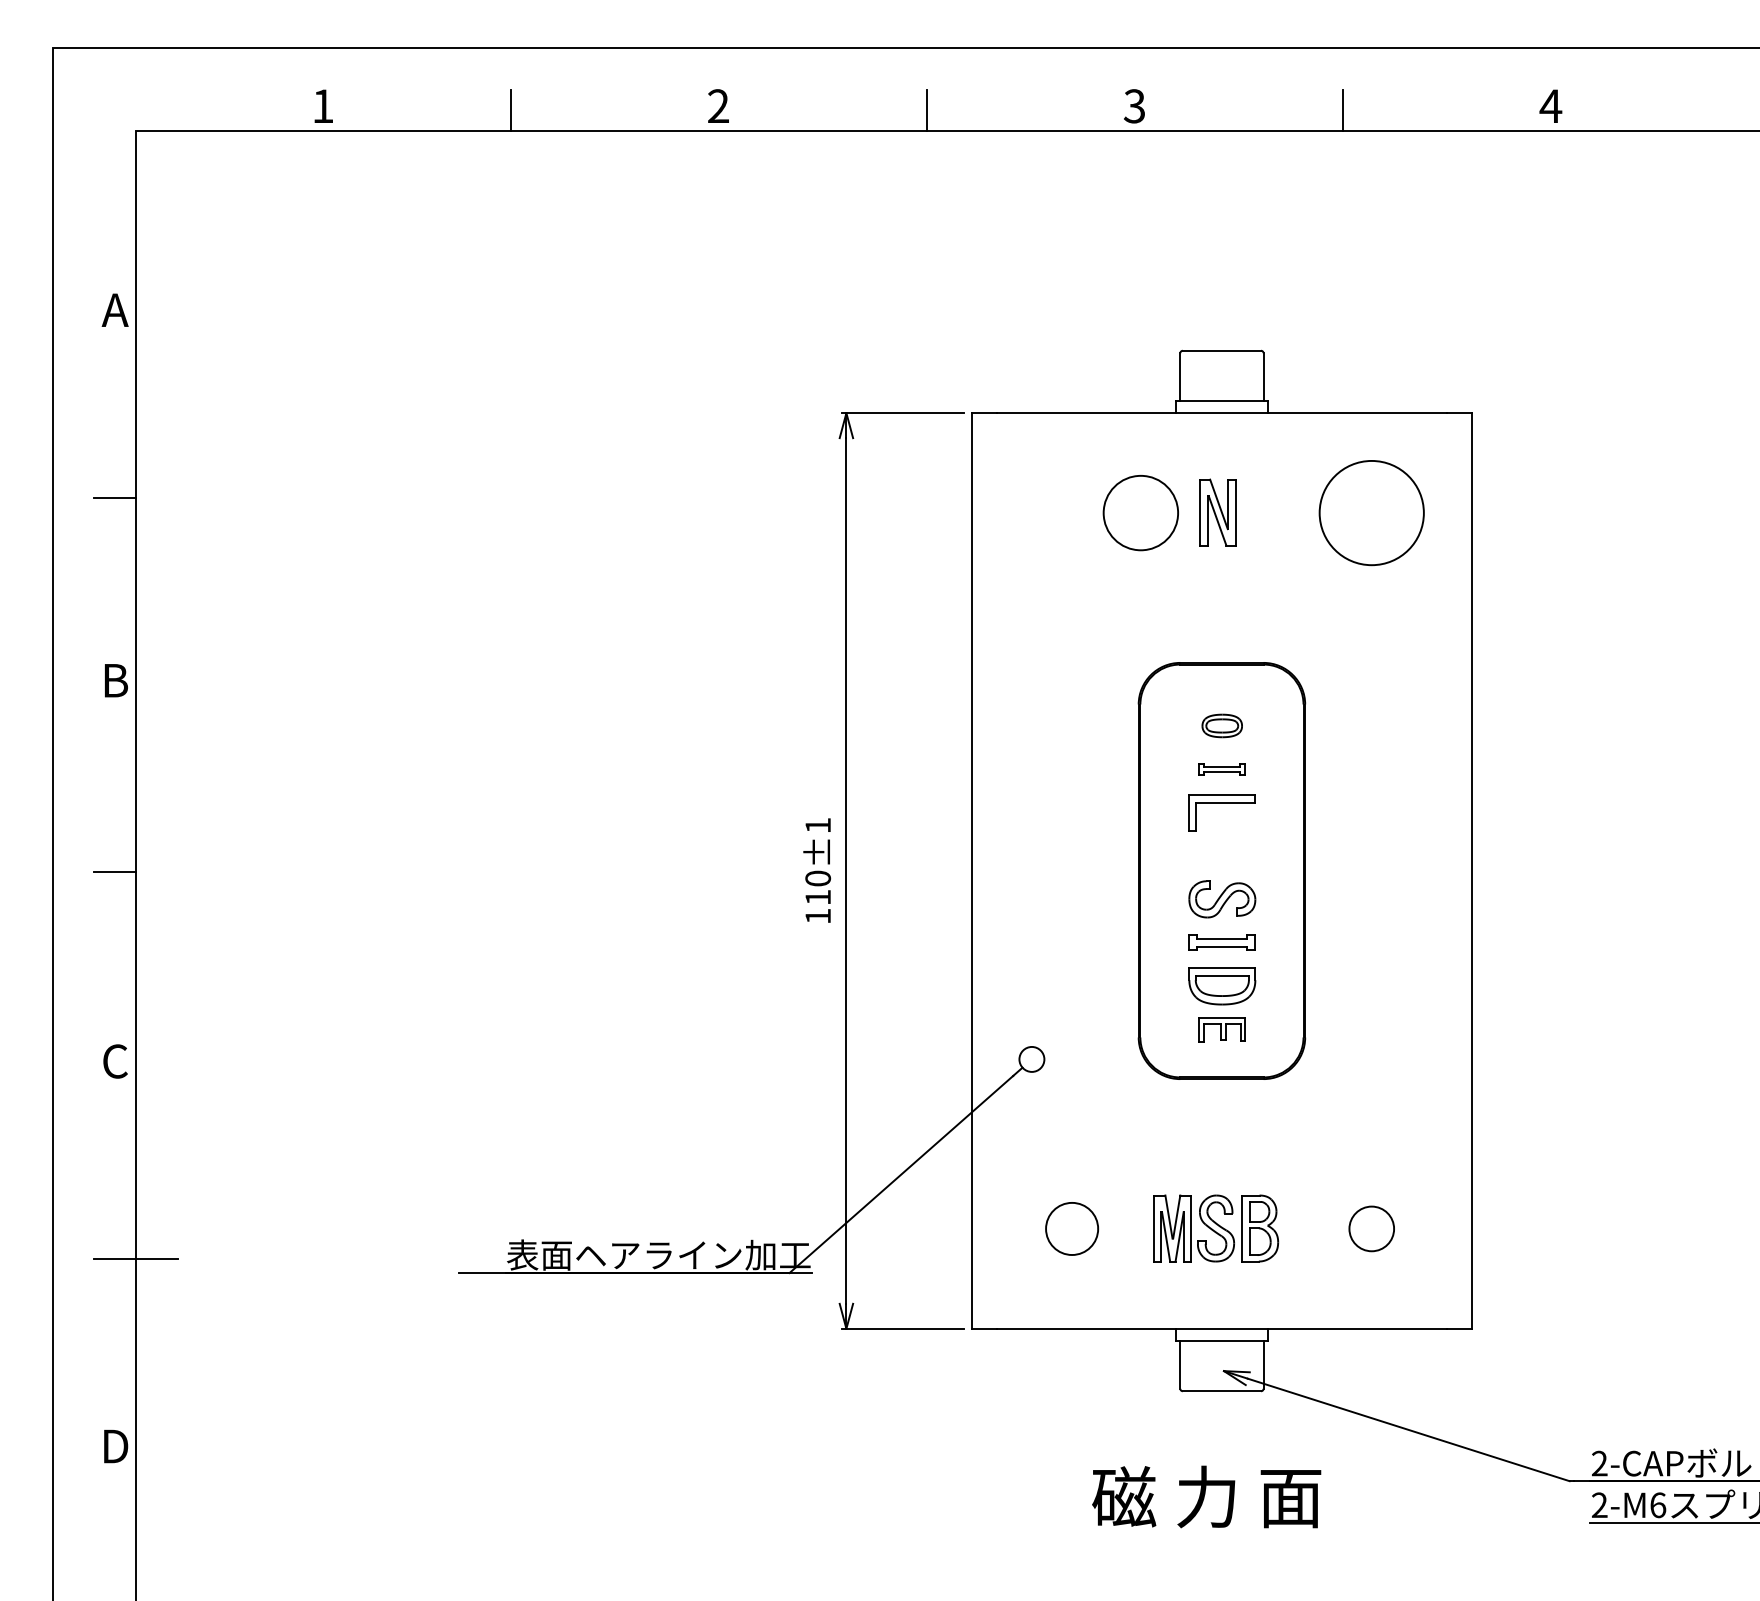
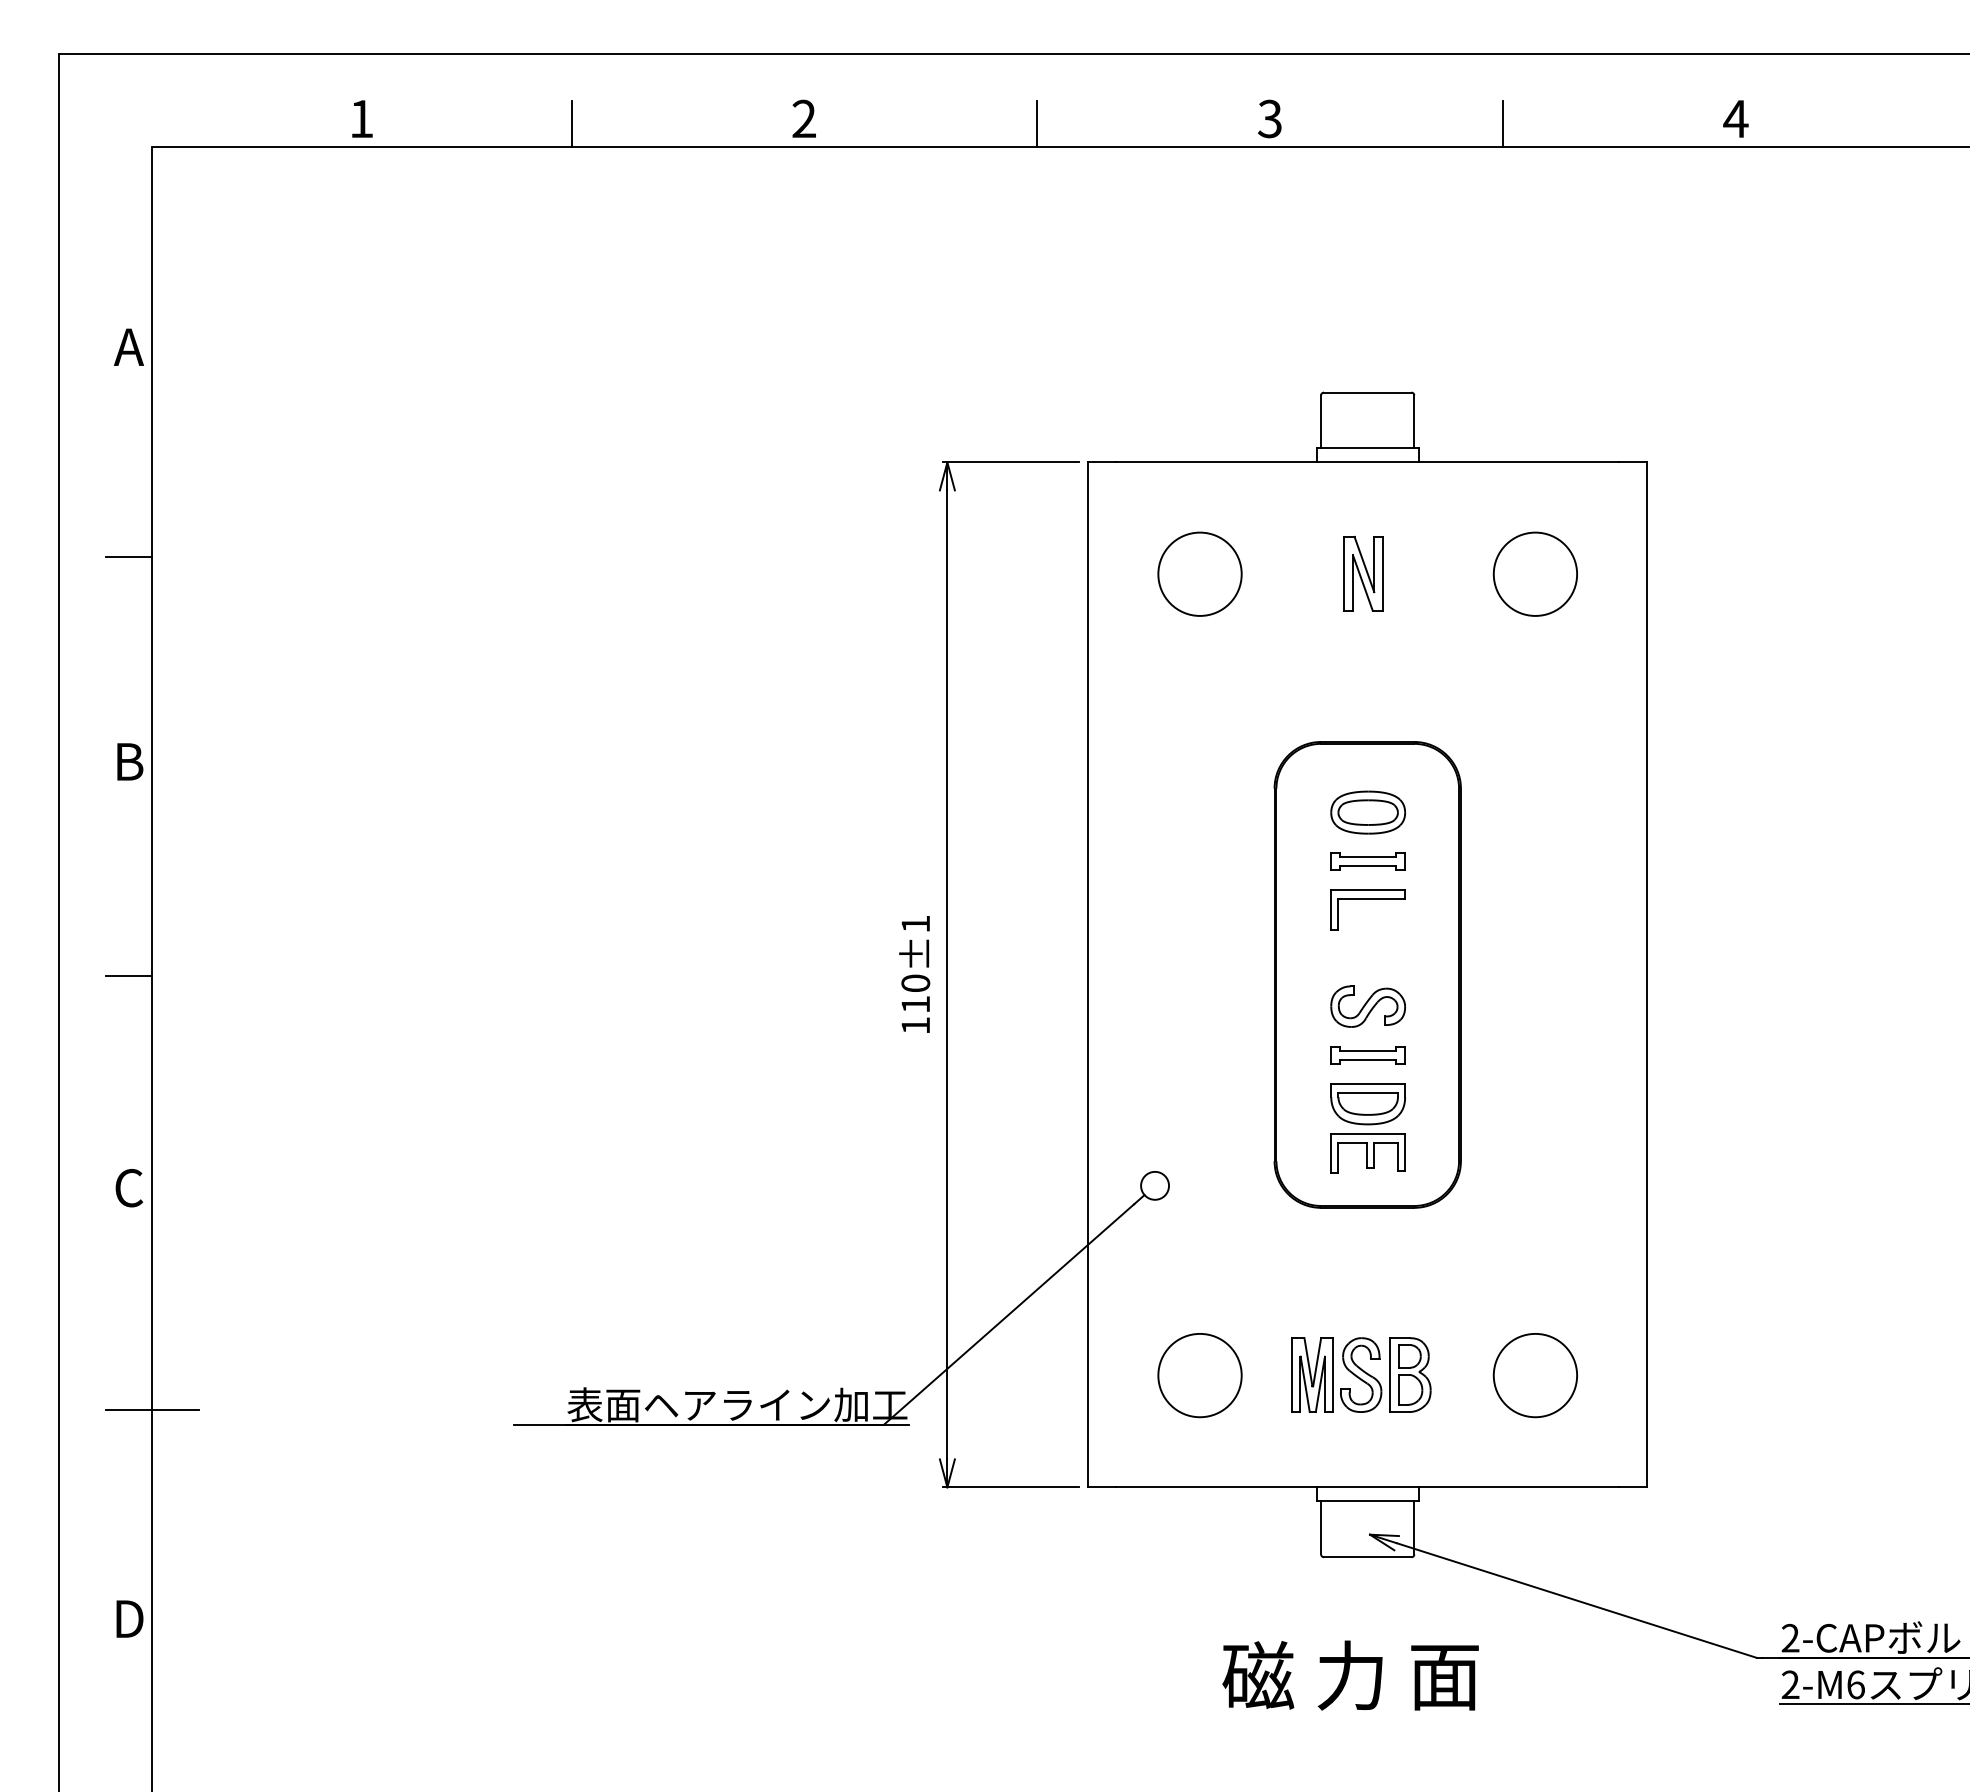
circle: (1140, 512) -> (1199, 573), moved
circle: (1371, 512) -> (1535, 573), size x0.71
part: (1221, 725) -> (1367, 812), size x1.67
part: (1221, 769) -> (1367, 861), size x1.43
part: (1221, 1030) -> (1367, 1153), size x1.43
circle: (1071, 1228) -> (1199, 1375), size x1.43
circle: (1371, 1228) -> (1535, 1375), size x1.67

